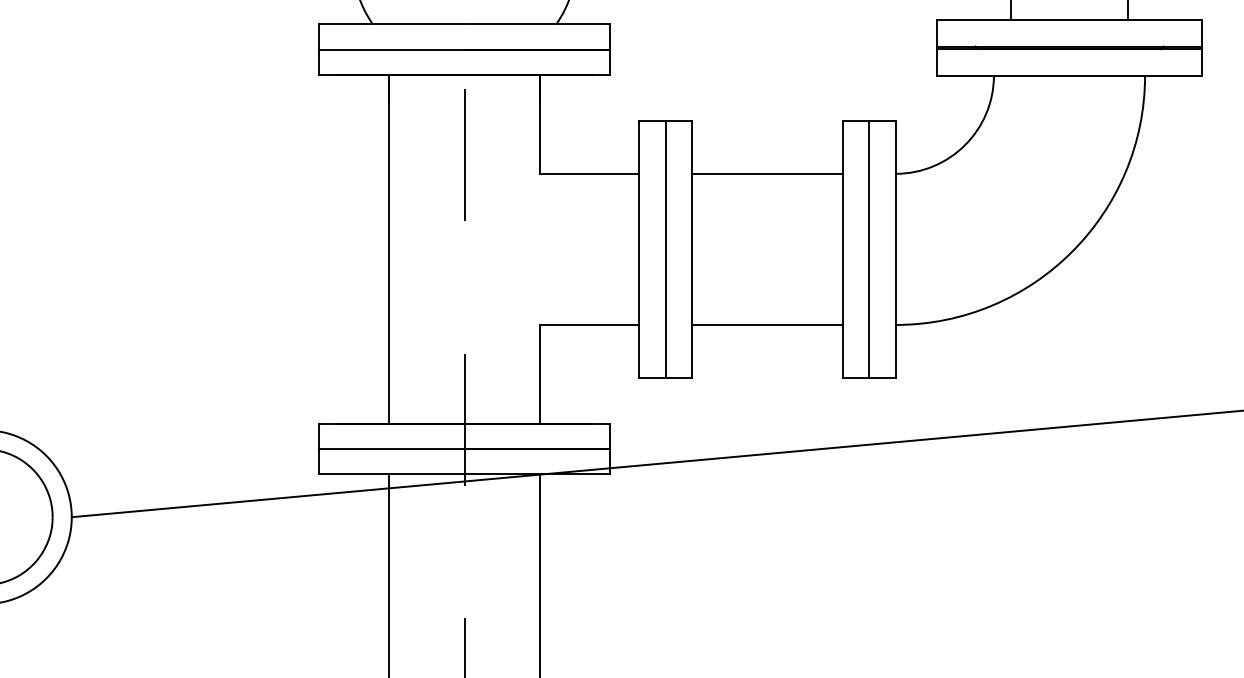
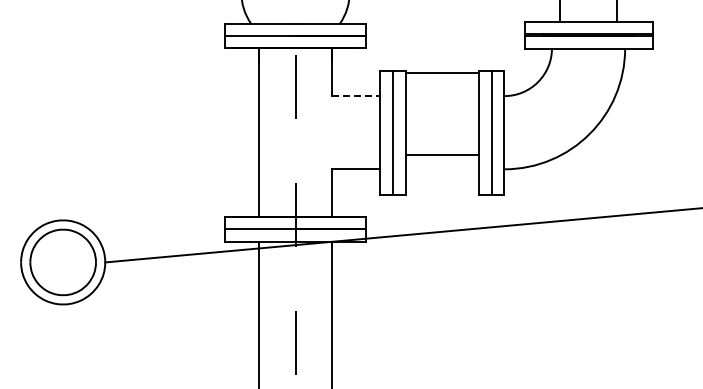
line: (590, 174) -> (356, 96), solid -> dashed
line: (765, 174) -> (441, 73), moved
line: (765, 325) -> (441, 155), moved

